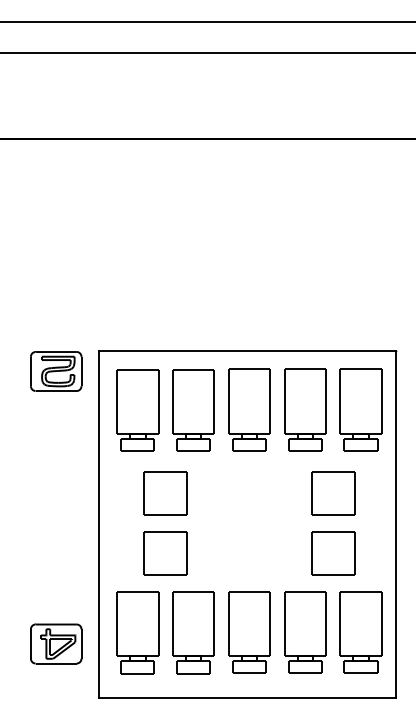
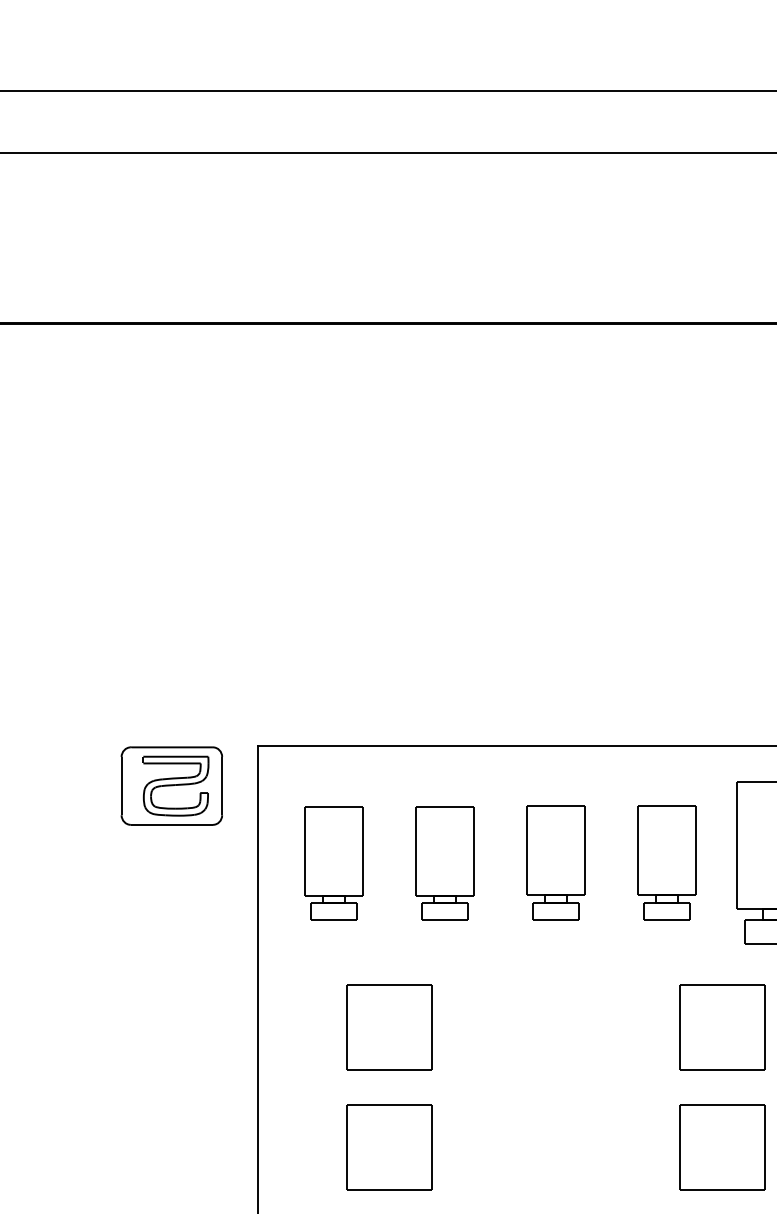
part: (249, 409) -> (556, 861), size x0.7
part: (305, 409) -> (667, 861), size x0.7
part: (137, 410) -> (333, 863), size x0.7
part: (193, 410) -> (444, 863), size x0.7

